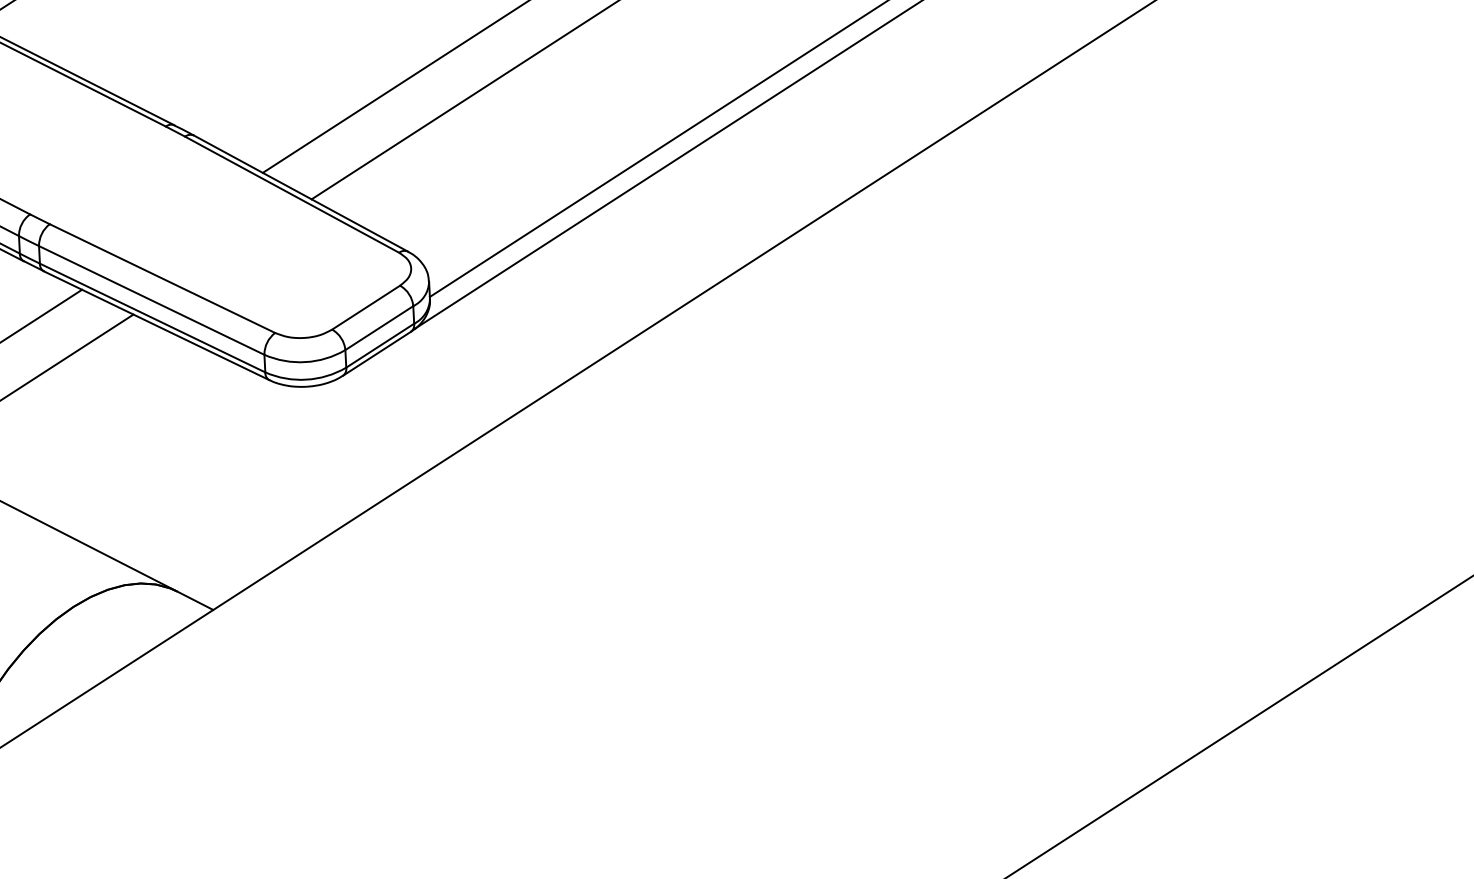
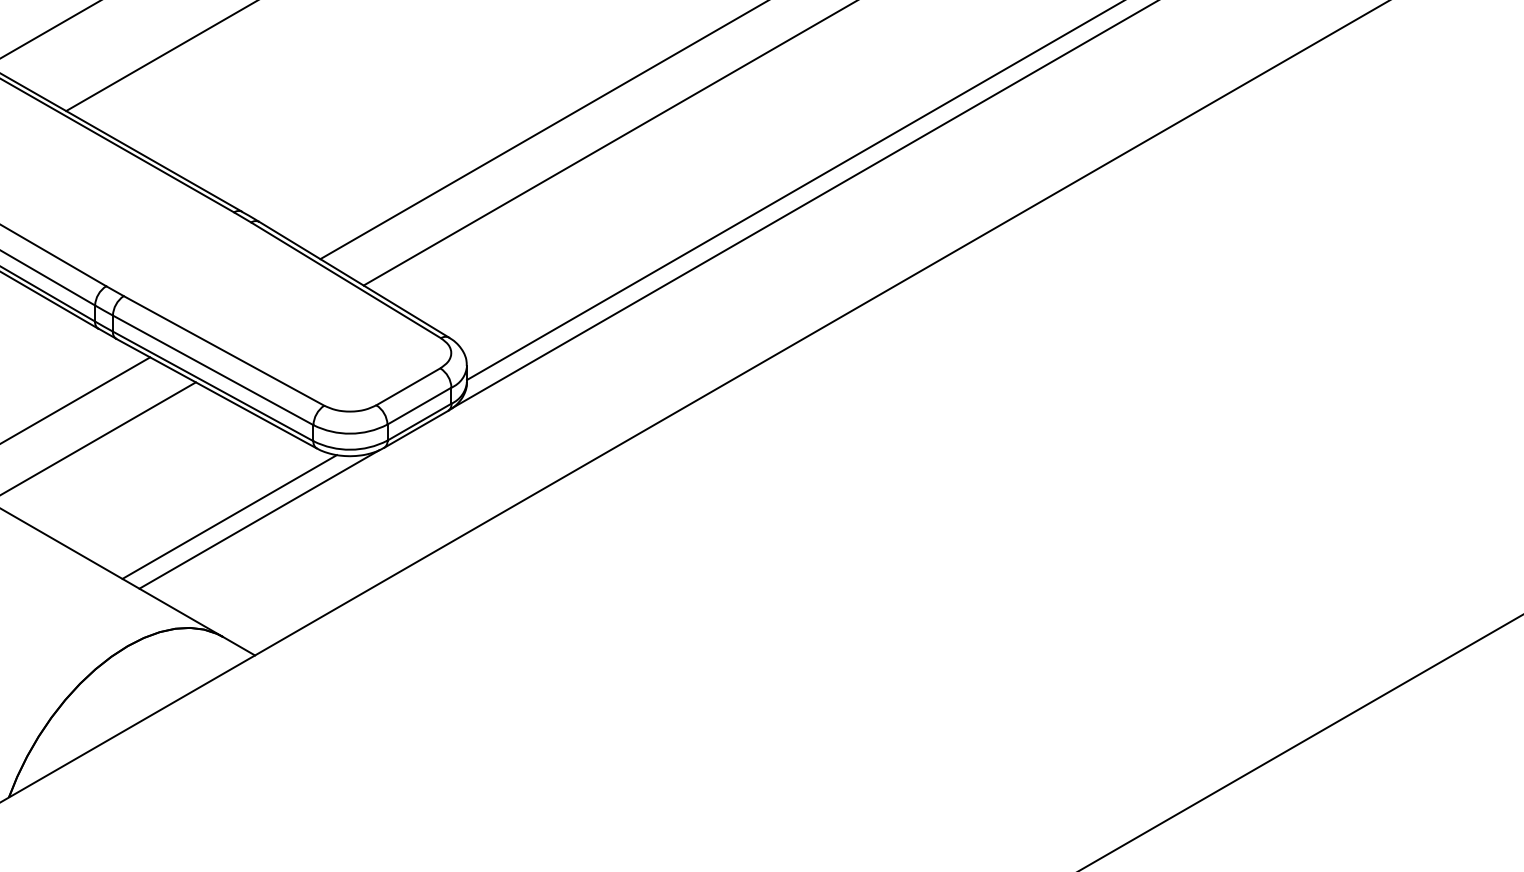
line: (177, 459) -> (229, 516), added
line: (210, 461) -> (259, 519), added

